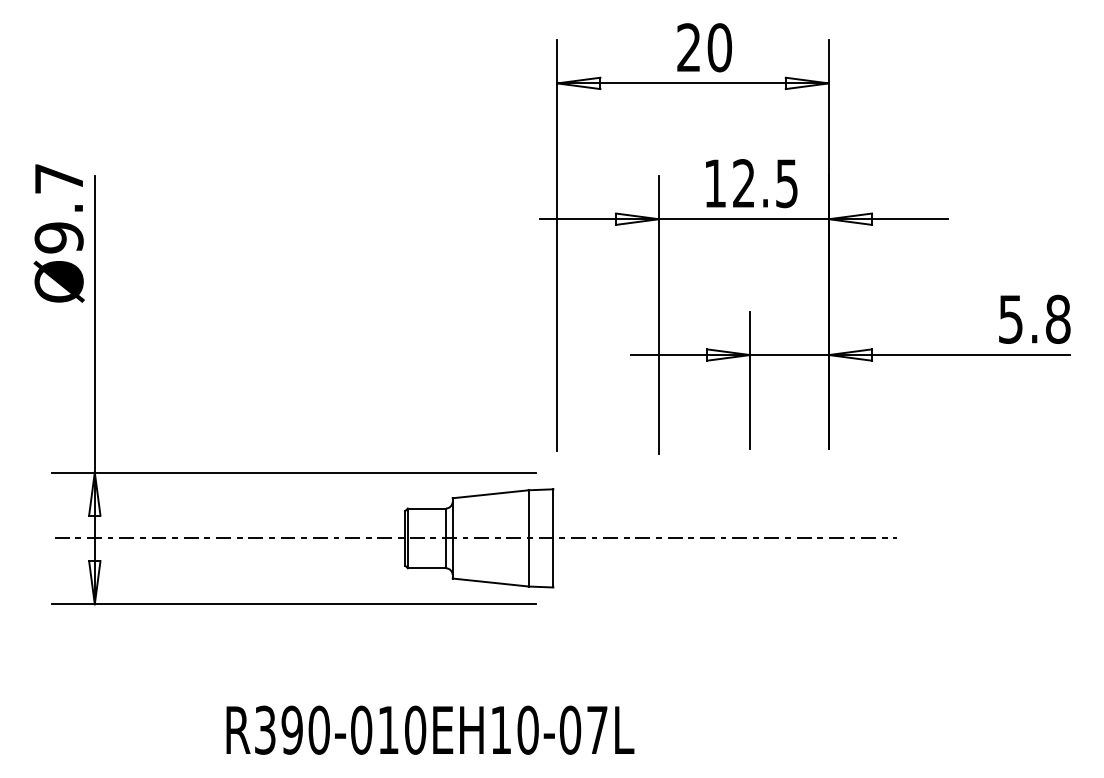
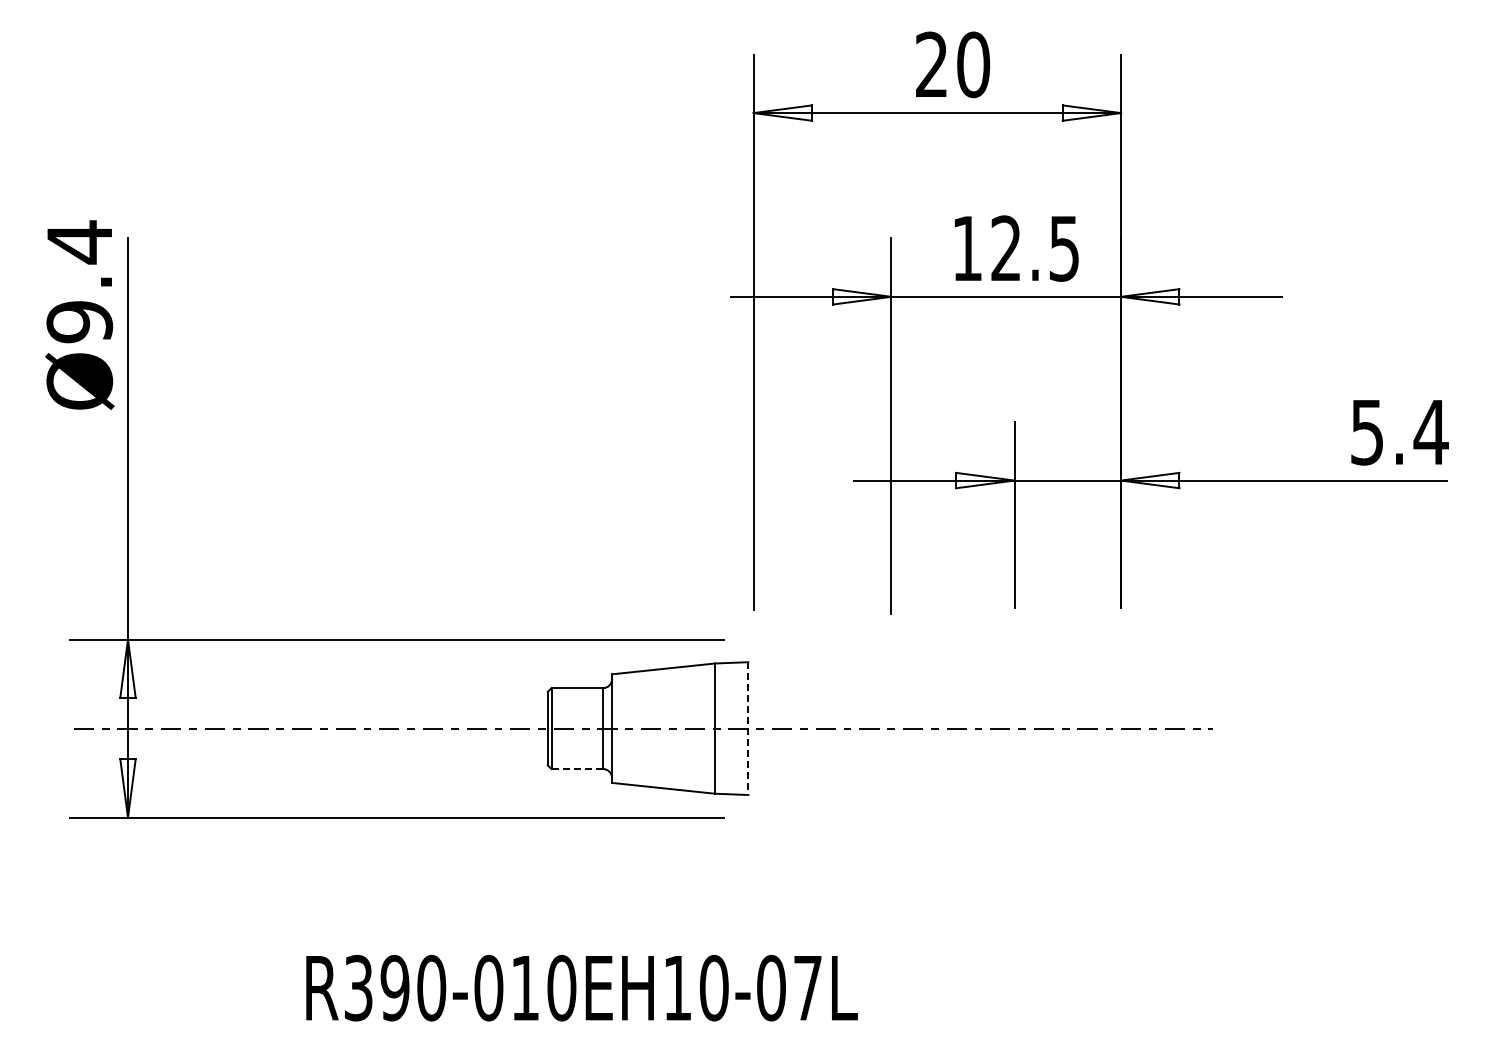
text: (58, 179) -> (79, 242), Ø9.7 -> Ø9.4
text: (1057, 319) -> (1430, 432), 5.8 -> 5.4
line: (553, 539) -> (748, 729), solid -> dashed
line: (427, 568) -> (577, 769), solid -> dashed

